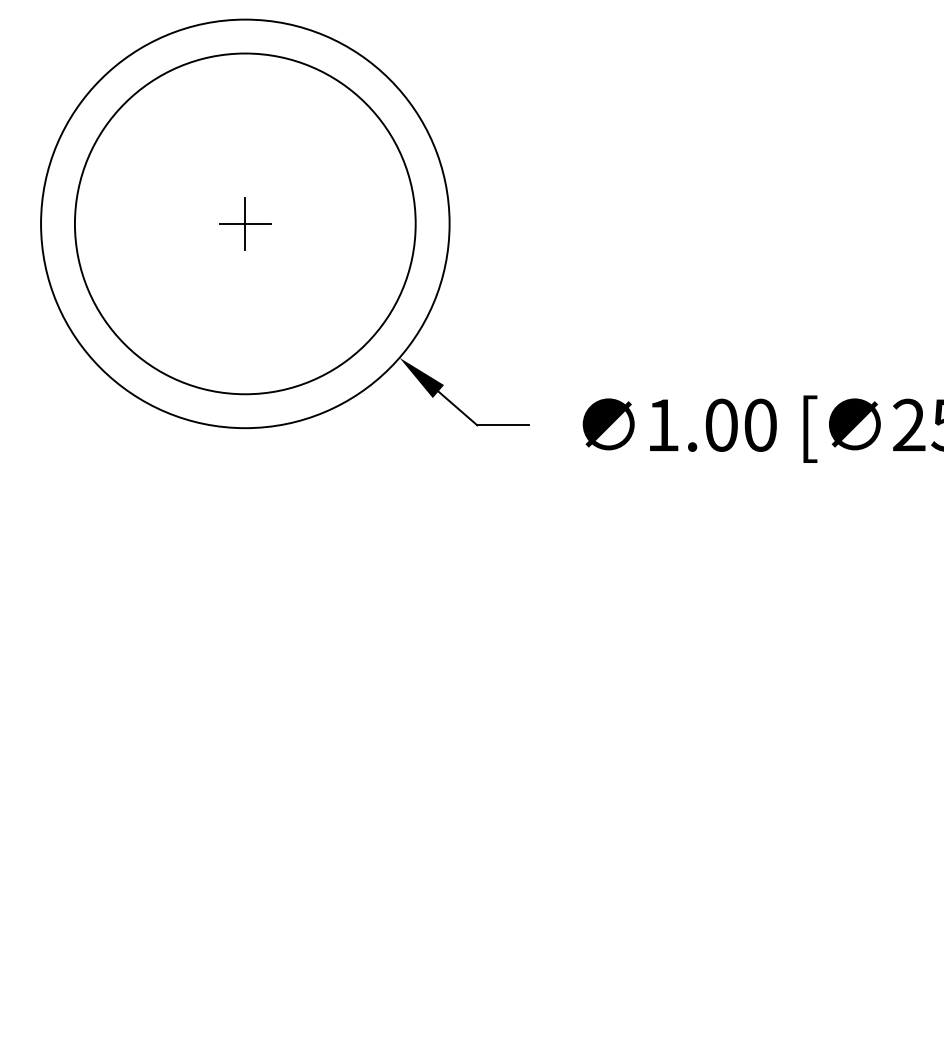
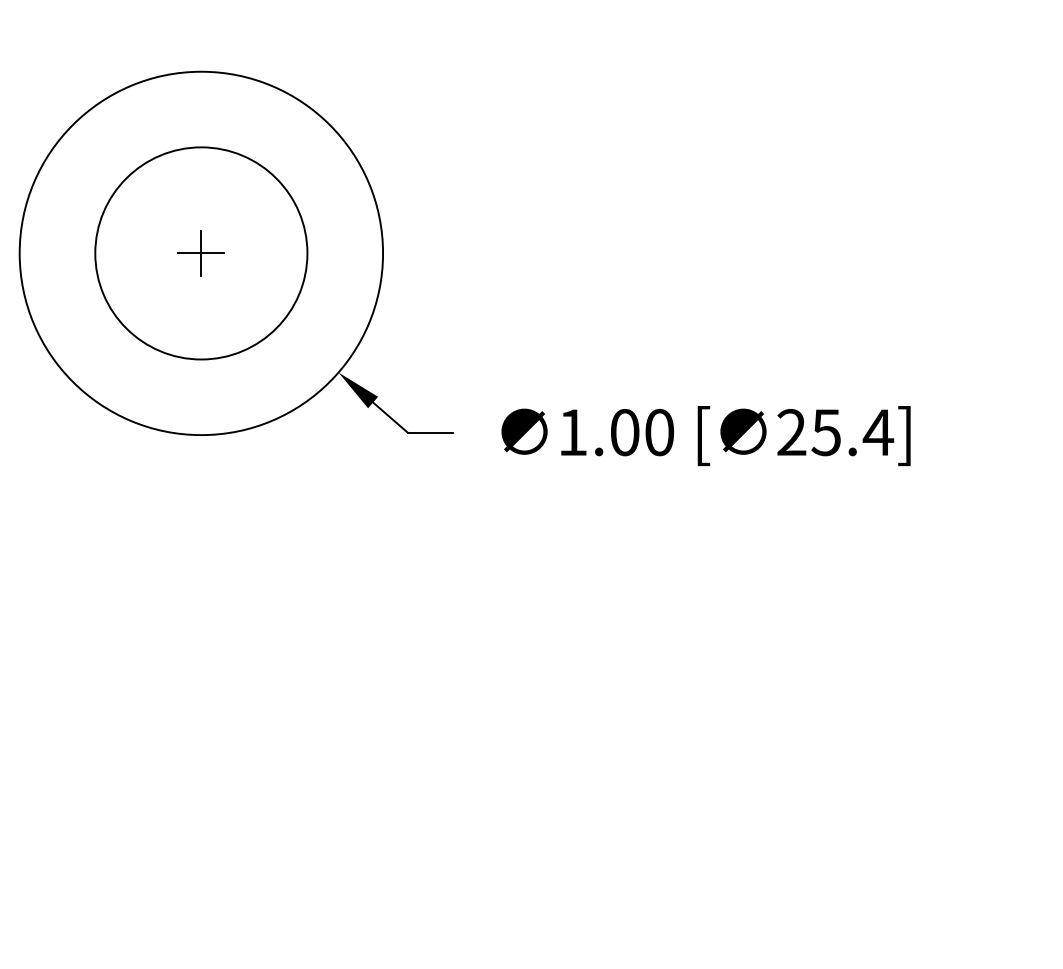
circle: (244, 222) -> (200, 252), size x0.7

